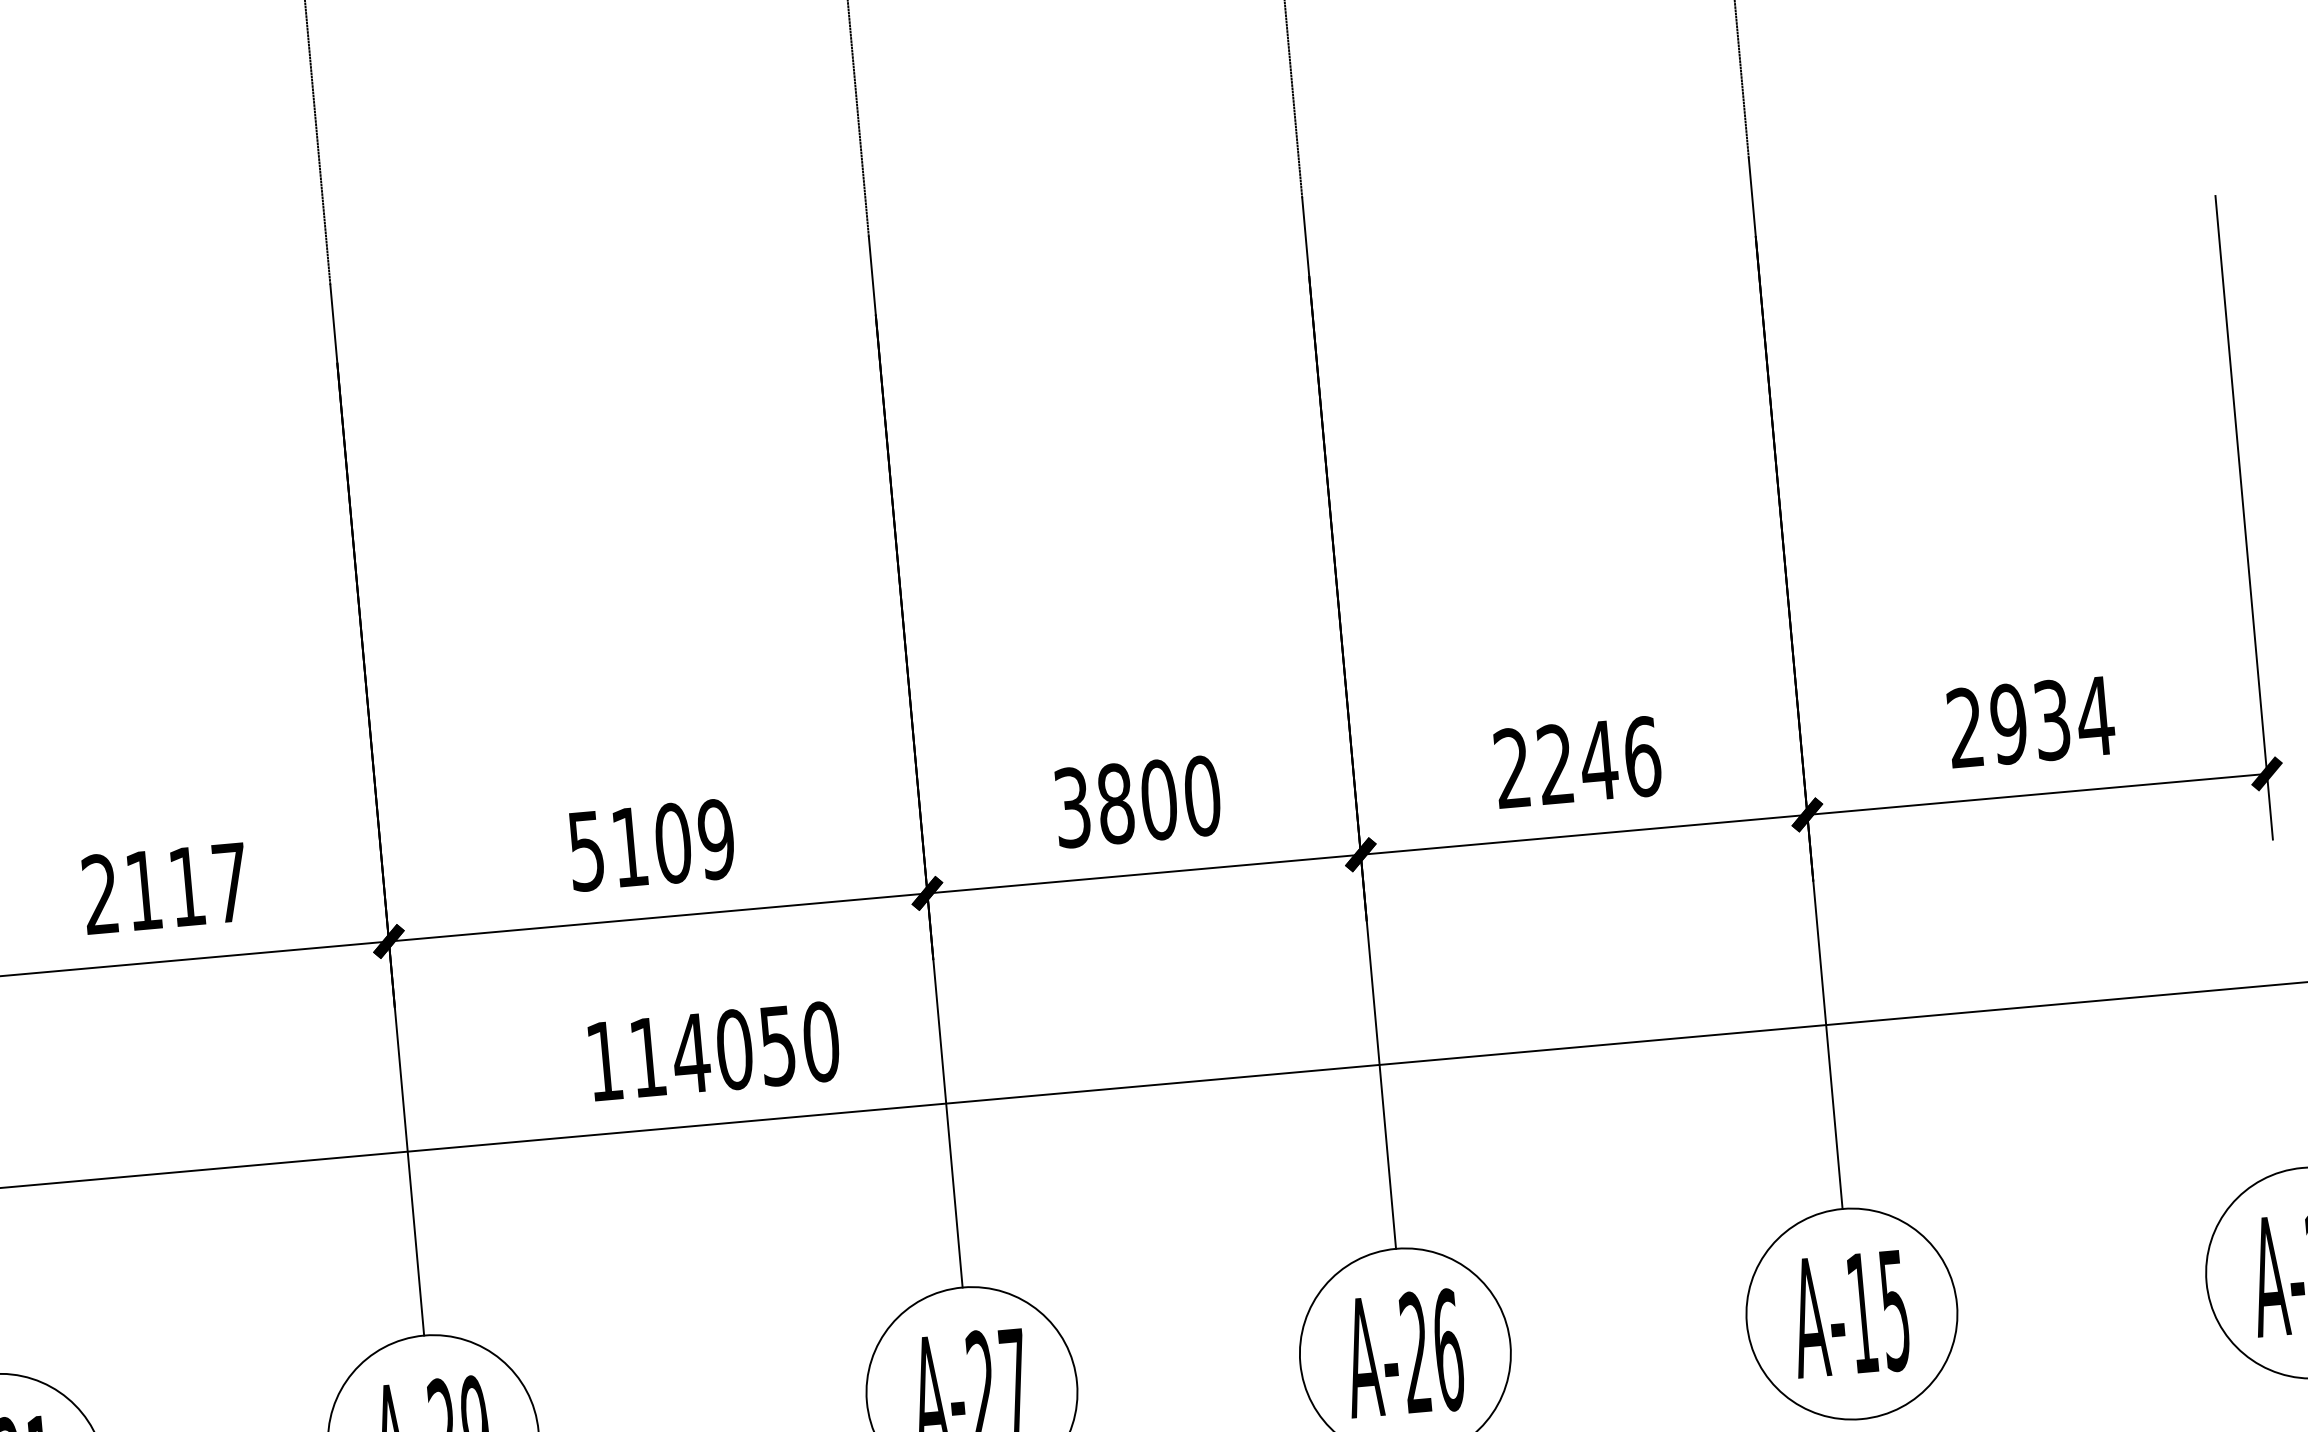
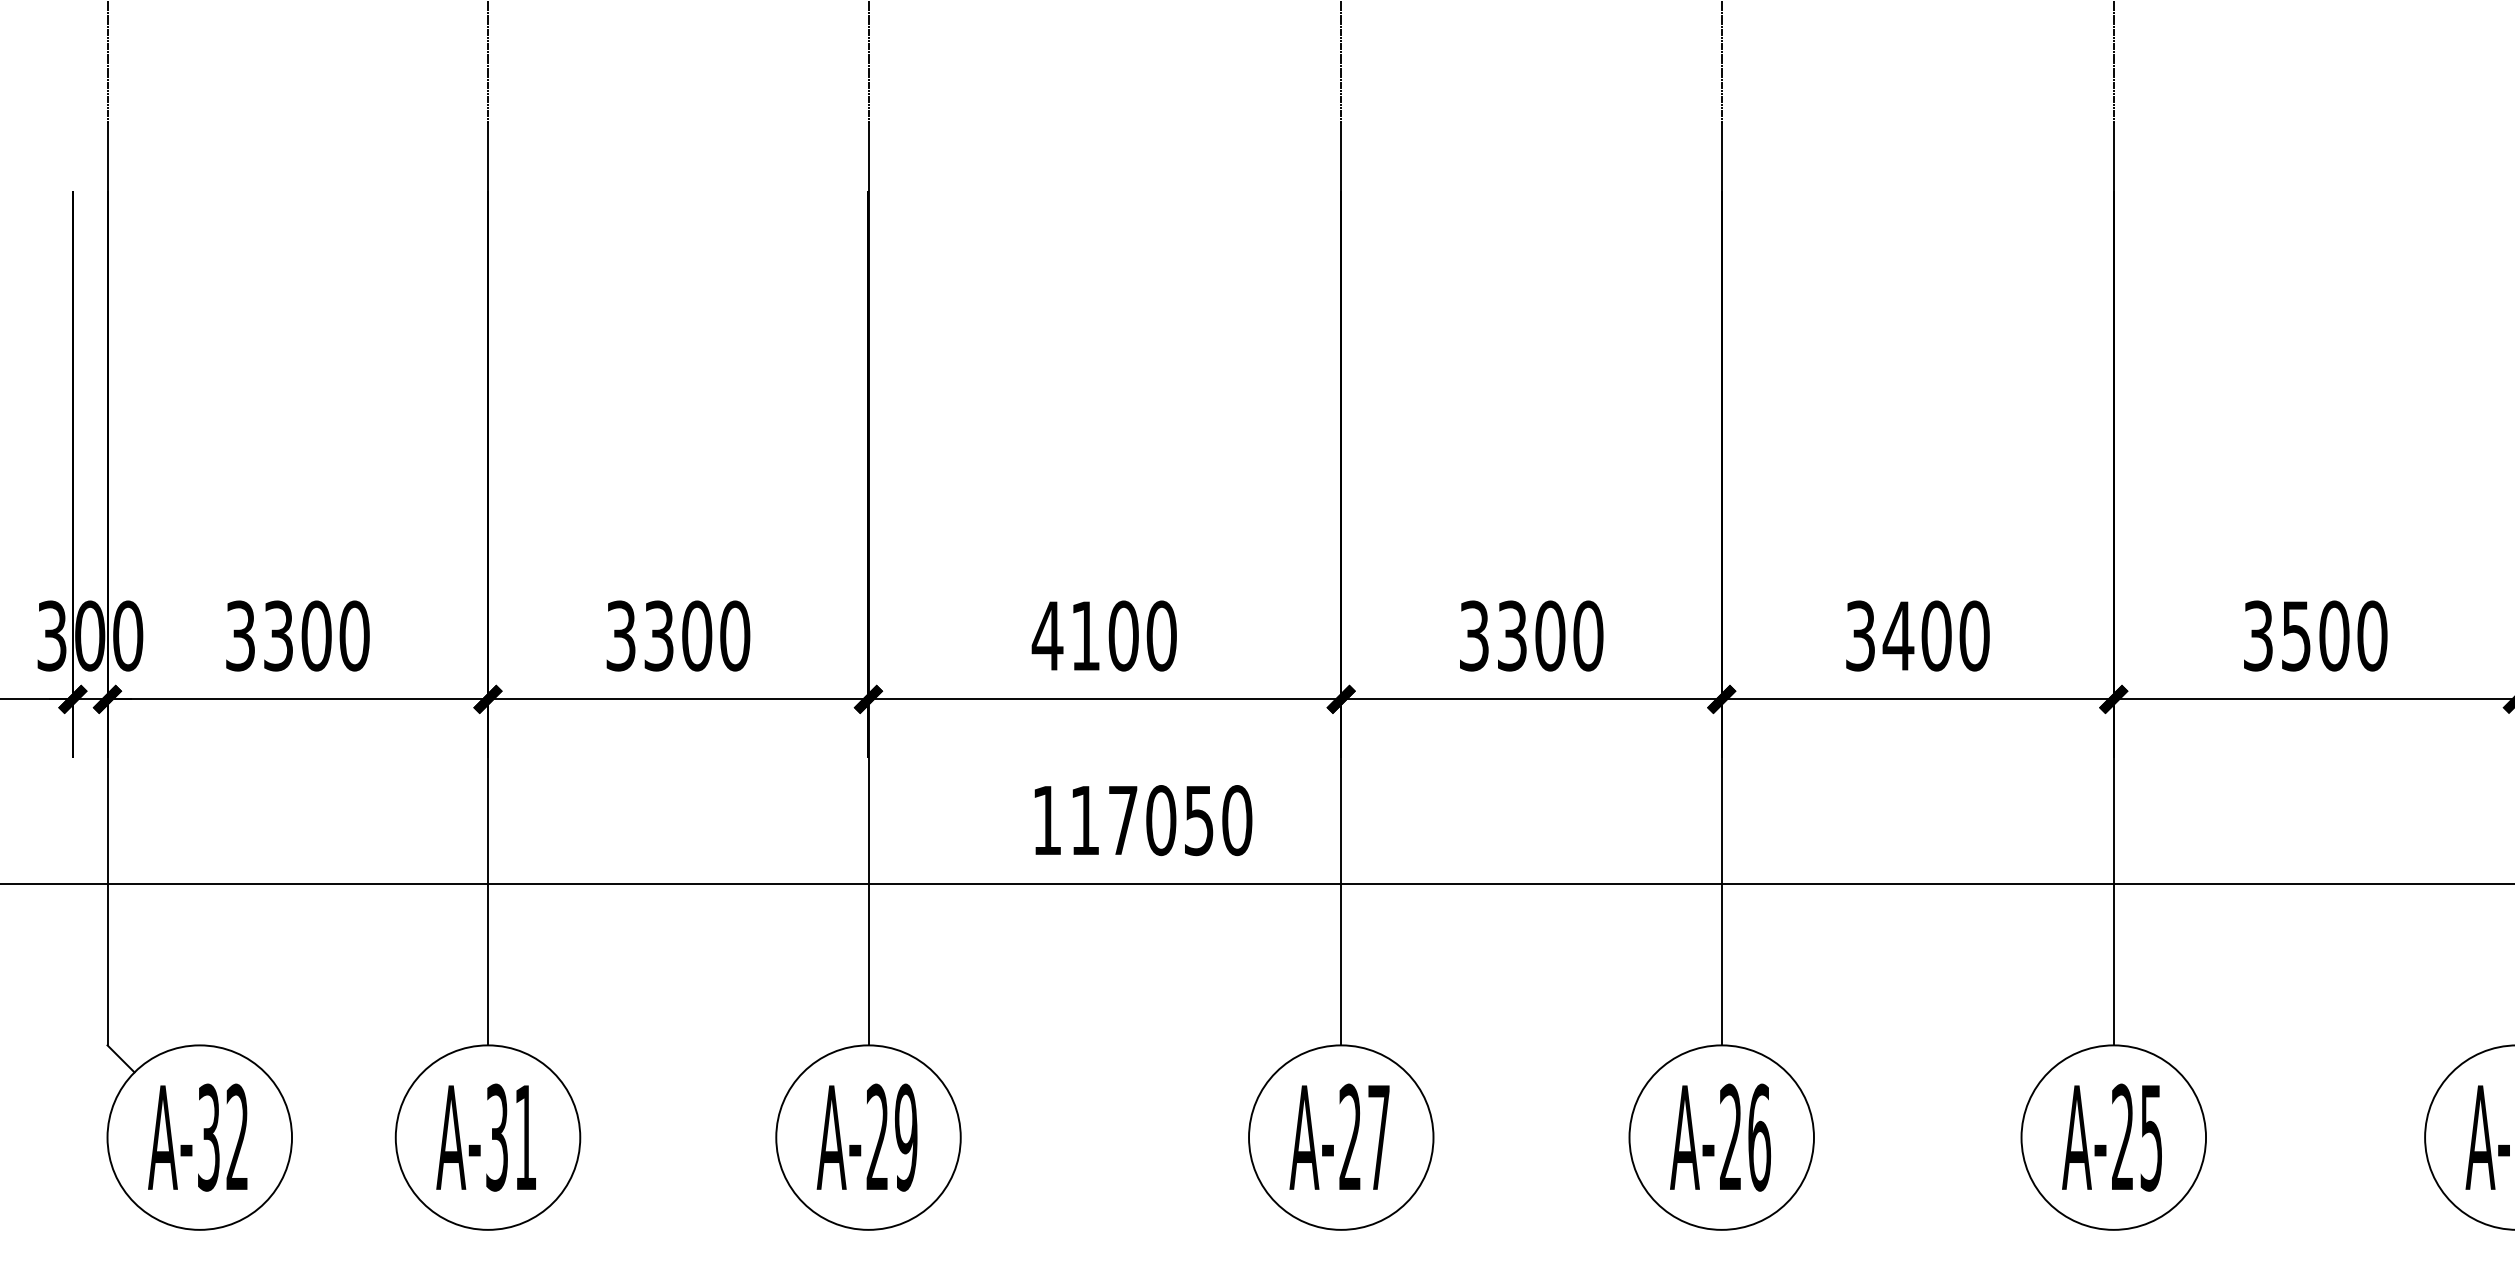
text: (2030, 721) -> (2315, 635), 2934 -> 3500
text: (1577, 762) -> (1917, 635), 2246 -> 3400
text: (1116, 803) -> (1512, 635), 3800 -> 3300
text: (650, 844) -> (1103, 635), 5109 -> 4100
text: (166, 888) -> (678, 635), 2117 -> 3300
text: (690, 1053) -> (1122, 820), 114050 -> 117050
text: (1861, 1311) -> (2122, 1136), A-15 -> A-25

